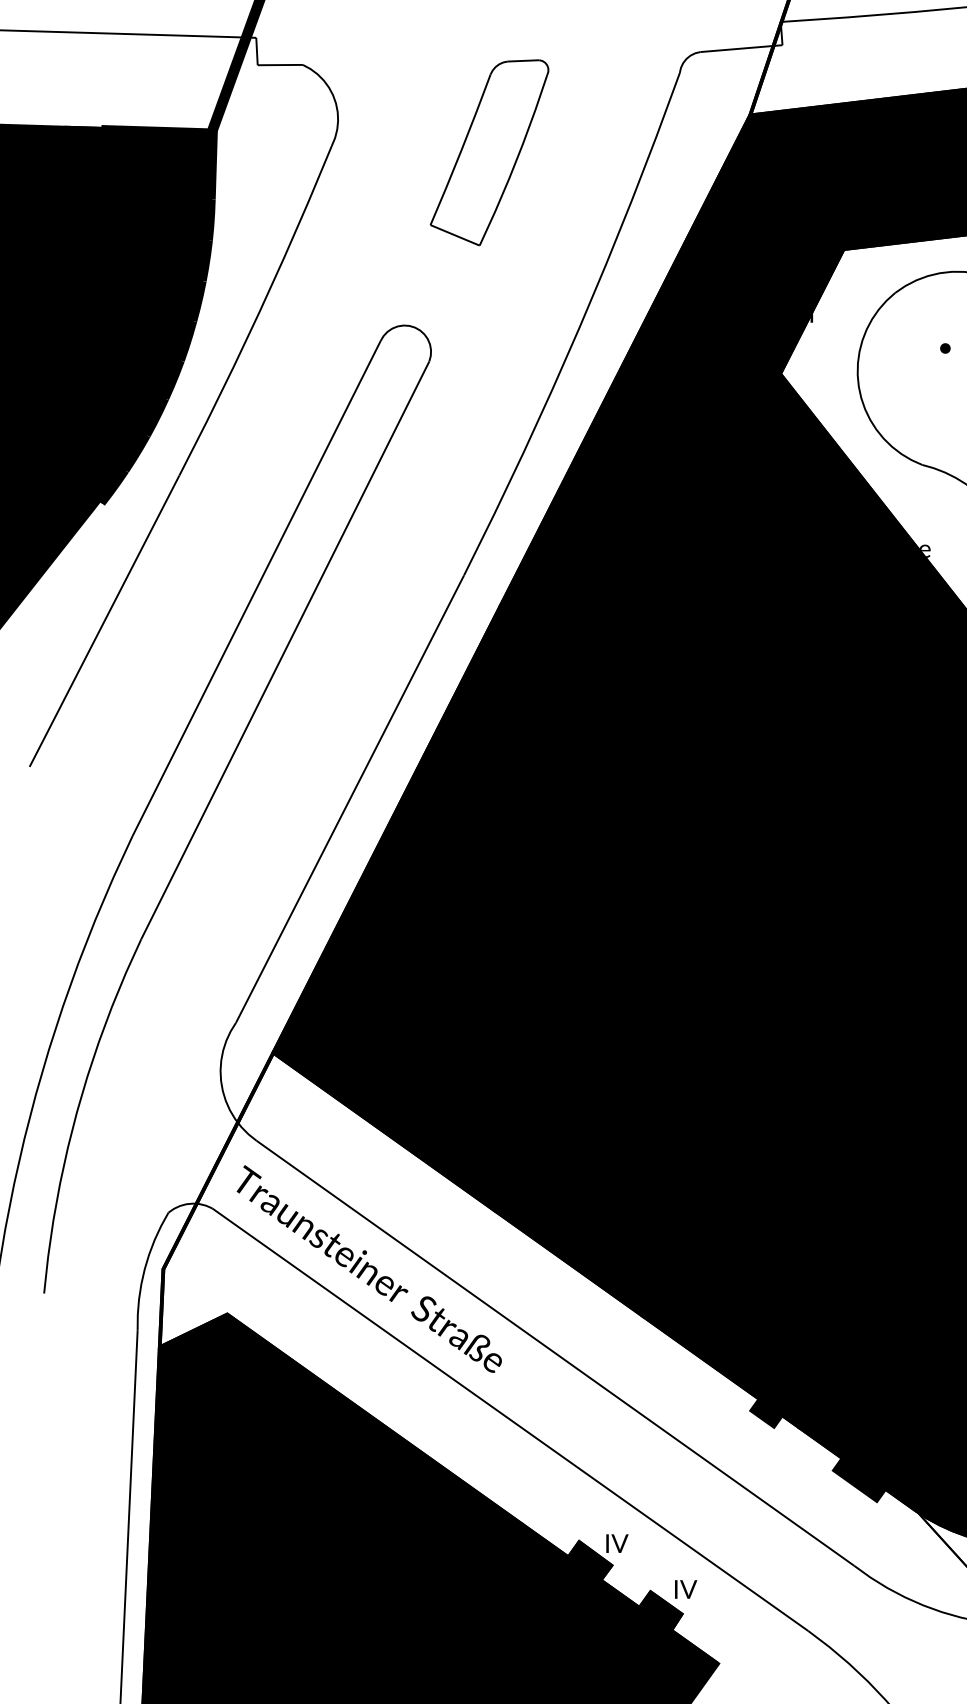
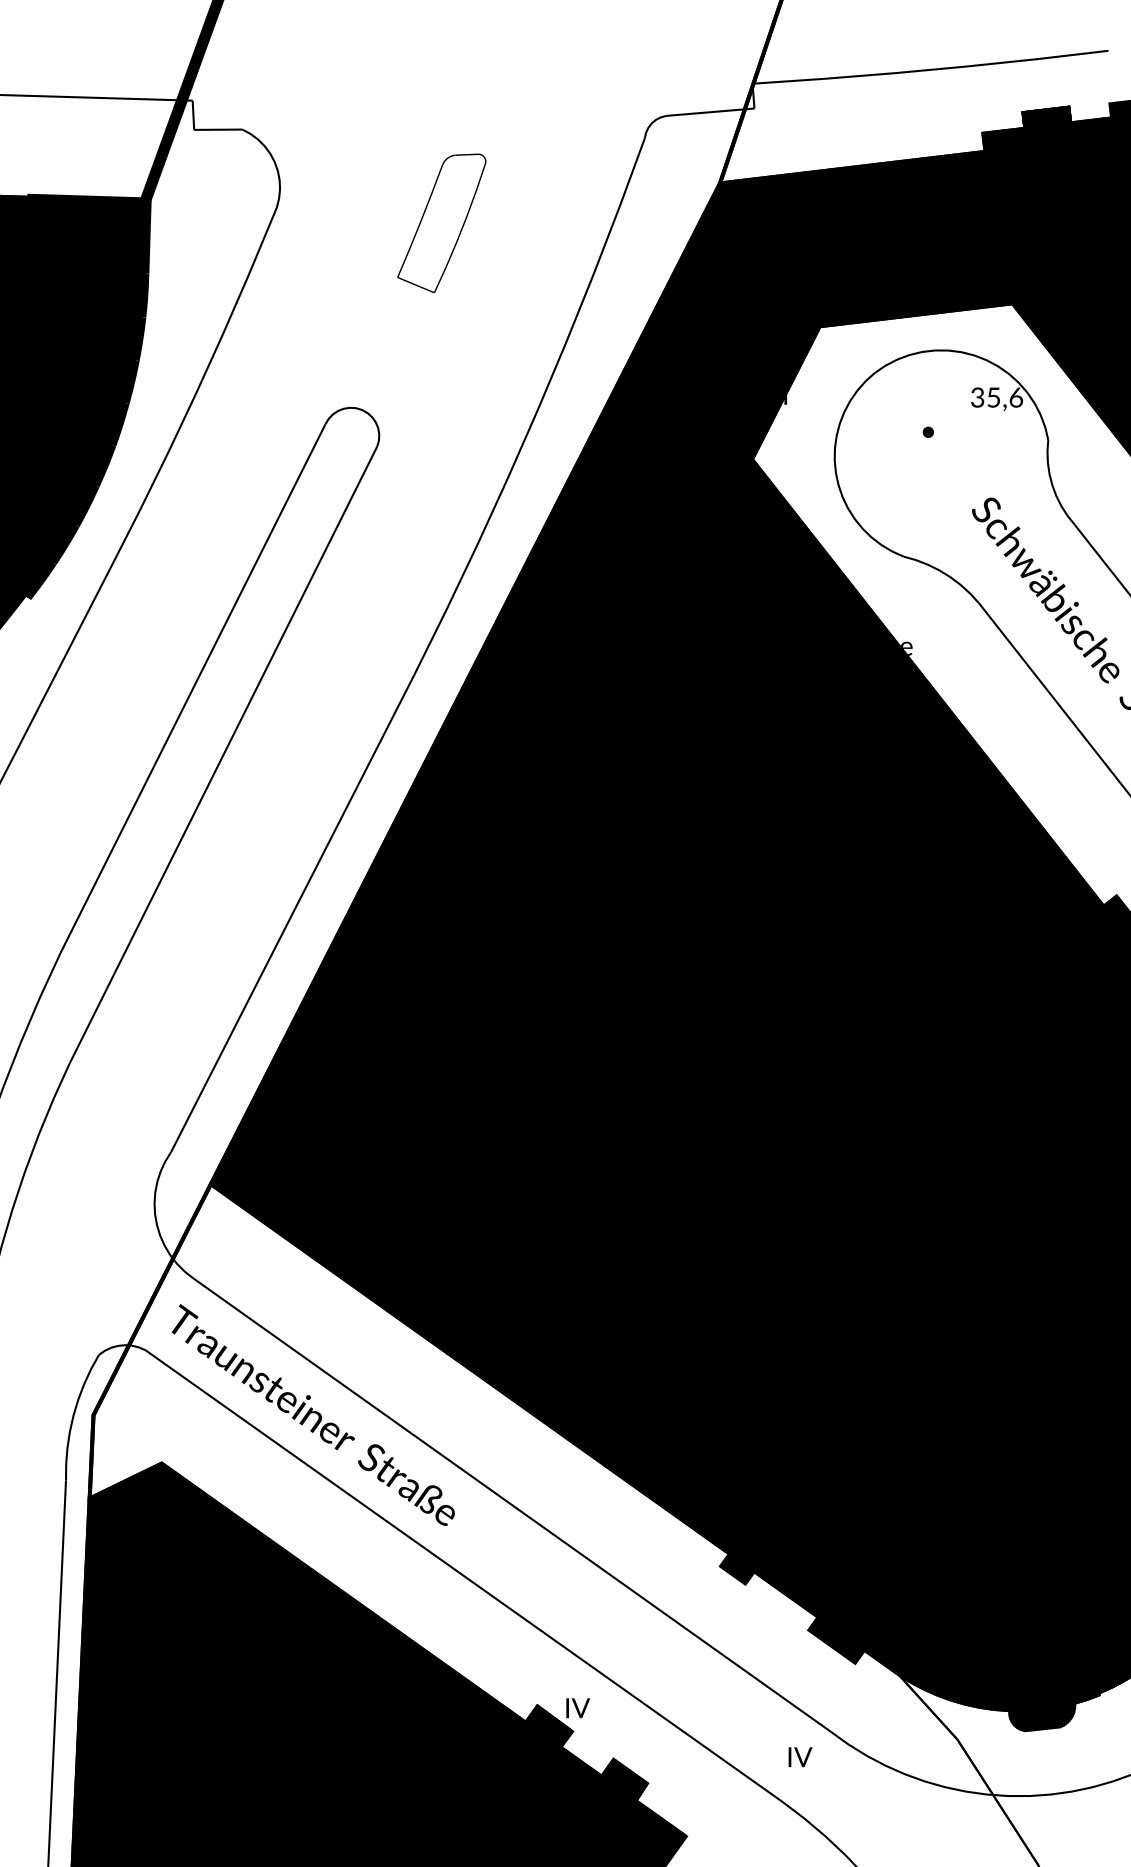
part: (489, 152) -> (441, 223), size x0.7
text: (686, 1589) -> (800, 1757), moved

